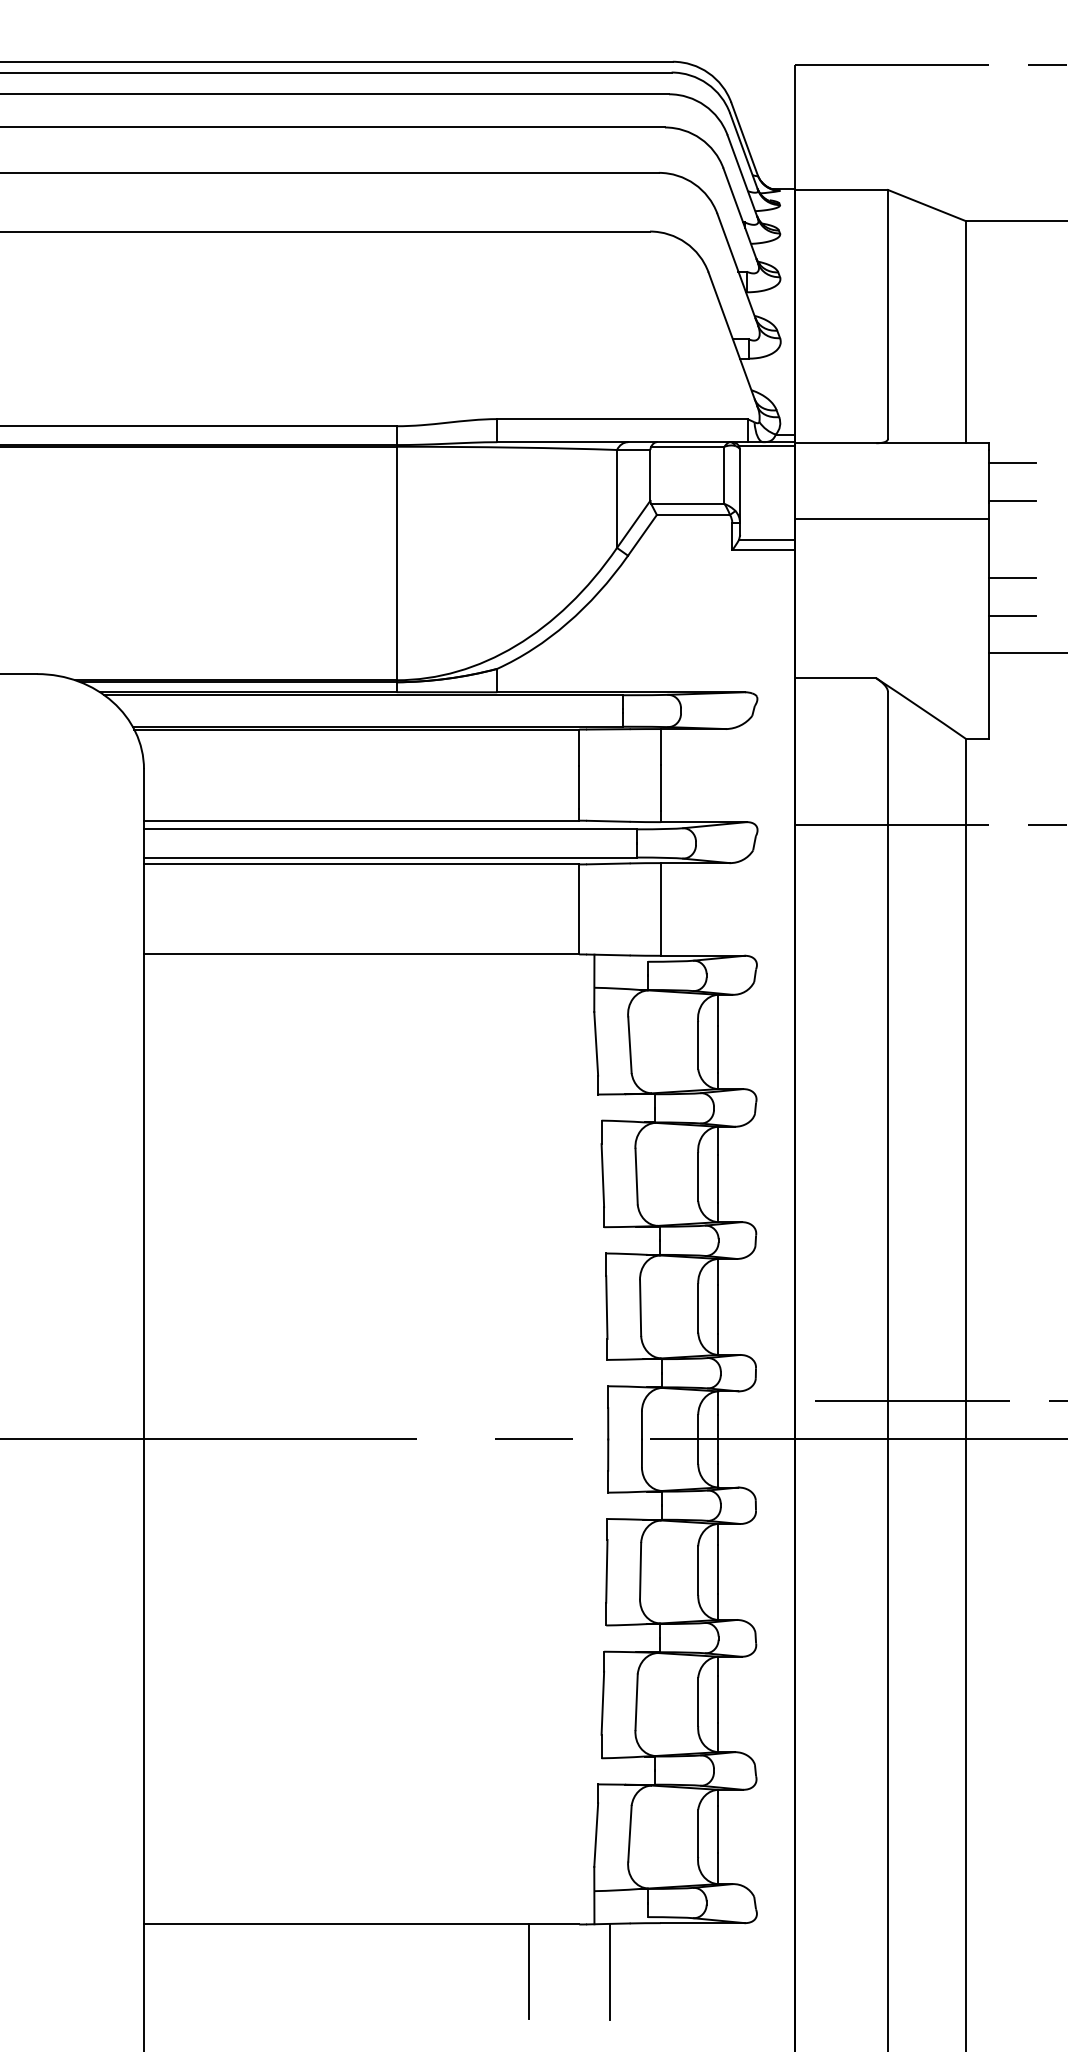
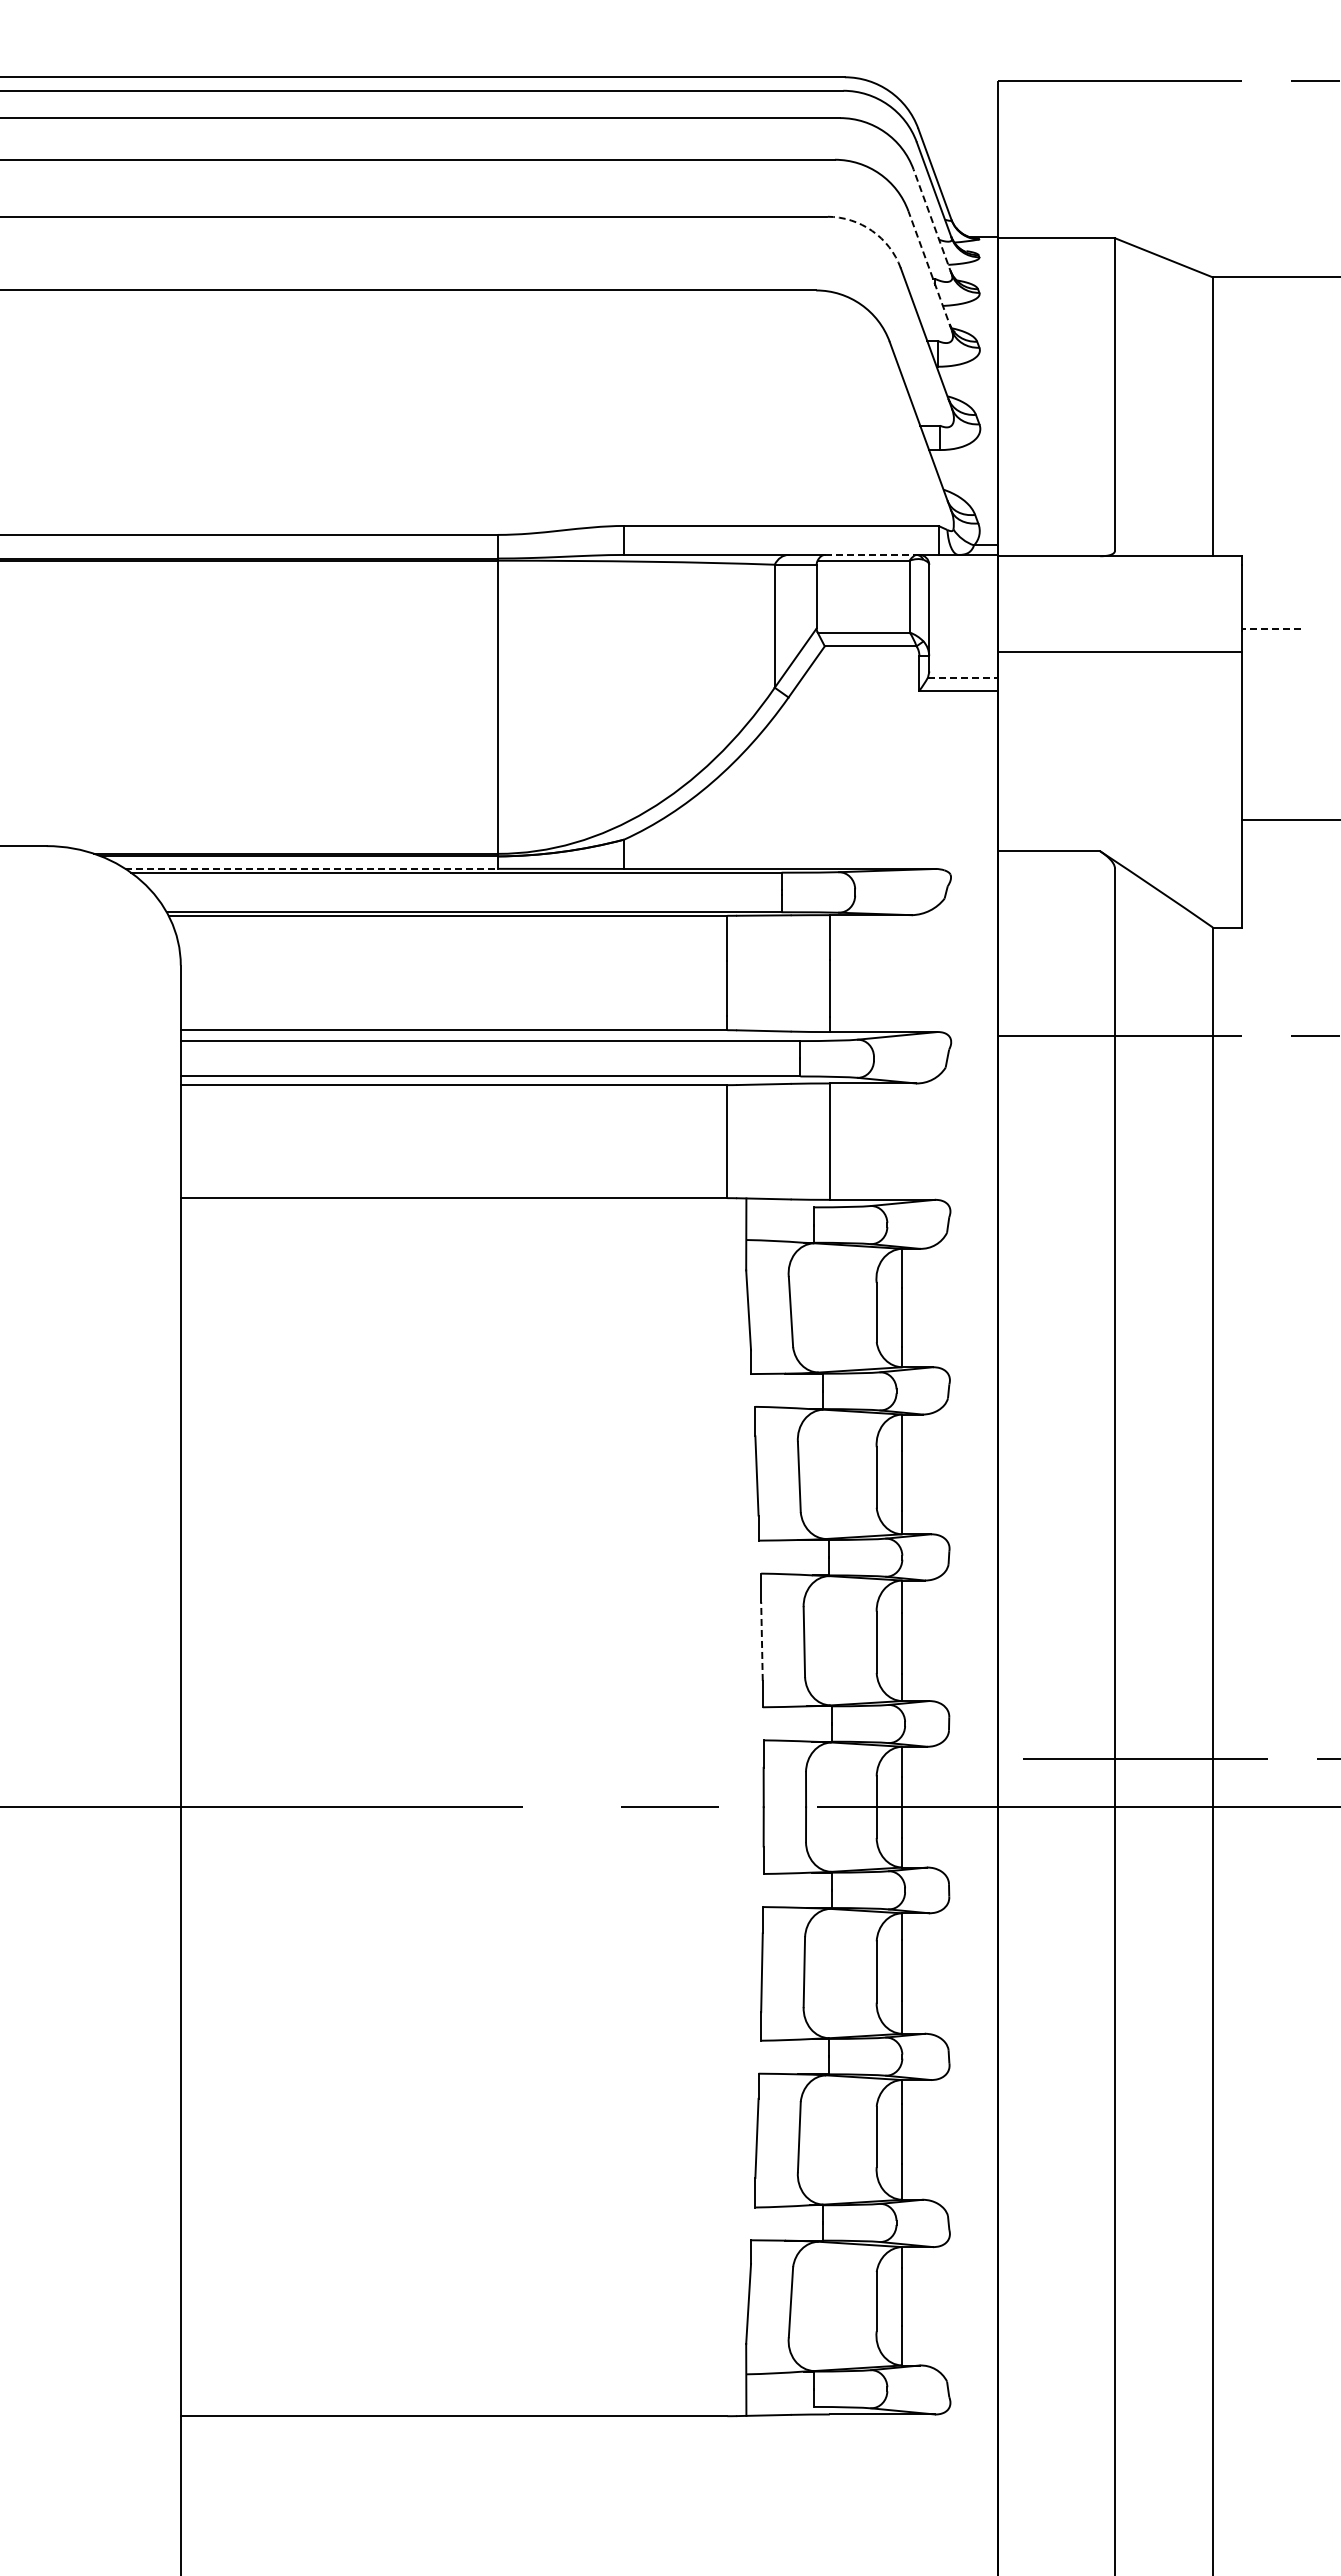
line: (742, 177) -> (932, 222), solid -> dashed
arc: (694, 183) -> (872, 230), solid -> dashed
line: (740, 215) -> (929, 270), solid -> dashed
line: (693, 441) -> (870, 554), solid -> dashed
line: (766, 446) -> (962, 560), removed
line: (1012, 463) -> (1271, 581), removed
line: (1011, 501) -> (1270, 629), solid -> dashed
line: (766, 539) -> (962, 677), solid -> dashed
line: (1012, 578) -> (1271, 725), removed
line: (1012, 616) -> (1271, 773), removed
line: (248, 691) -> (312, 868), solid -> dashed
line: (606, 1307) -> (761, 1641), solid -> dashed
line: (528, 1971) -> (663, 2475), removed
line: (610, 1971) -> (766, 2475), removed

